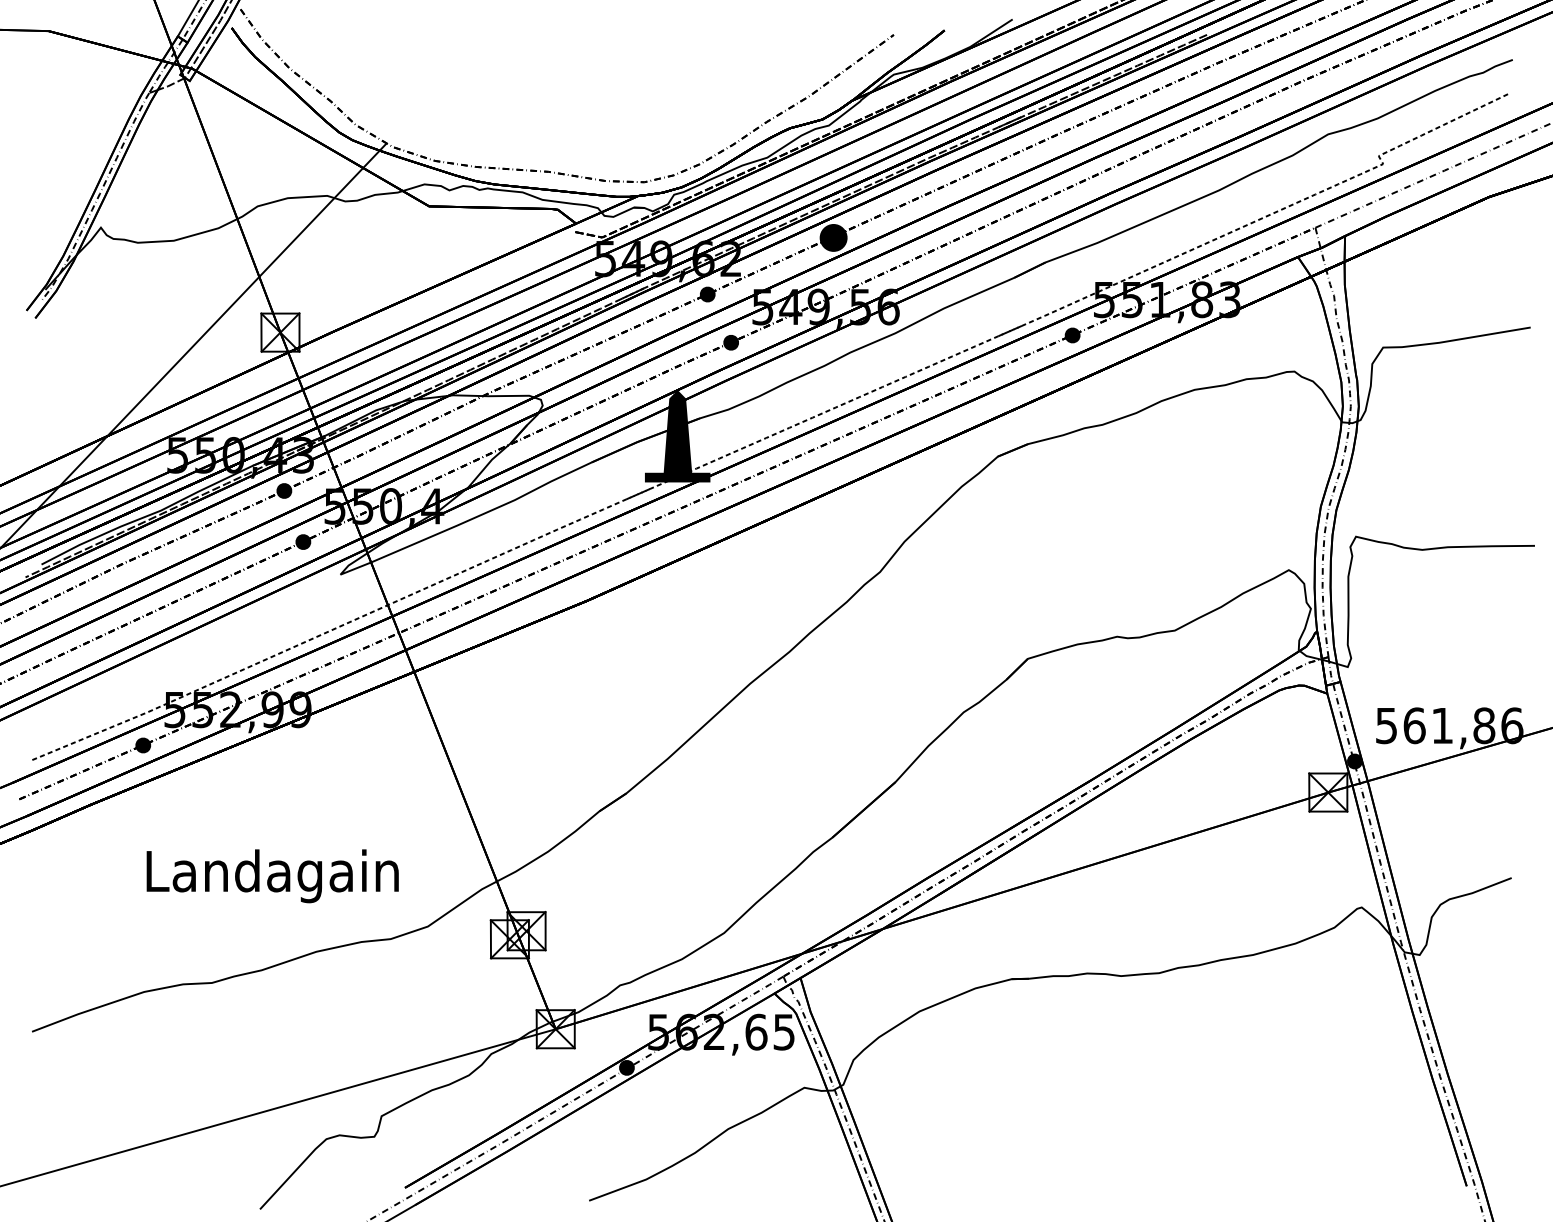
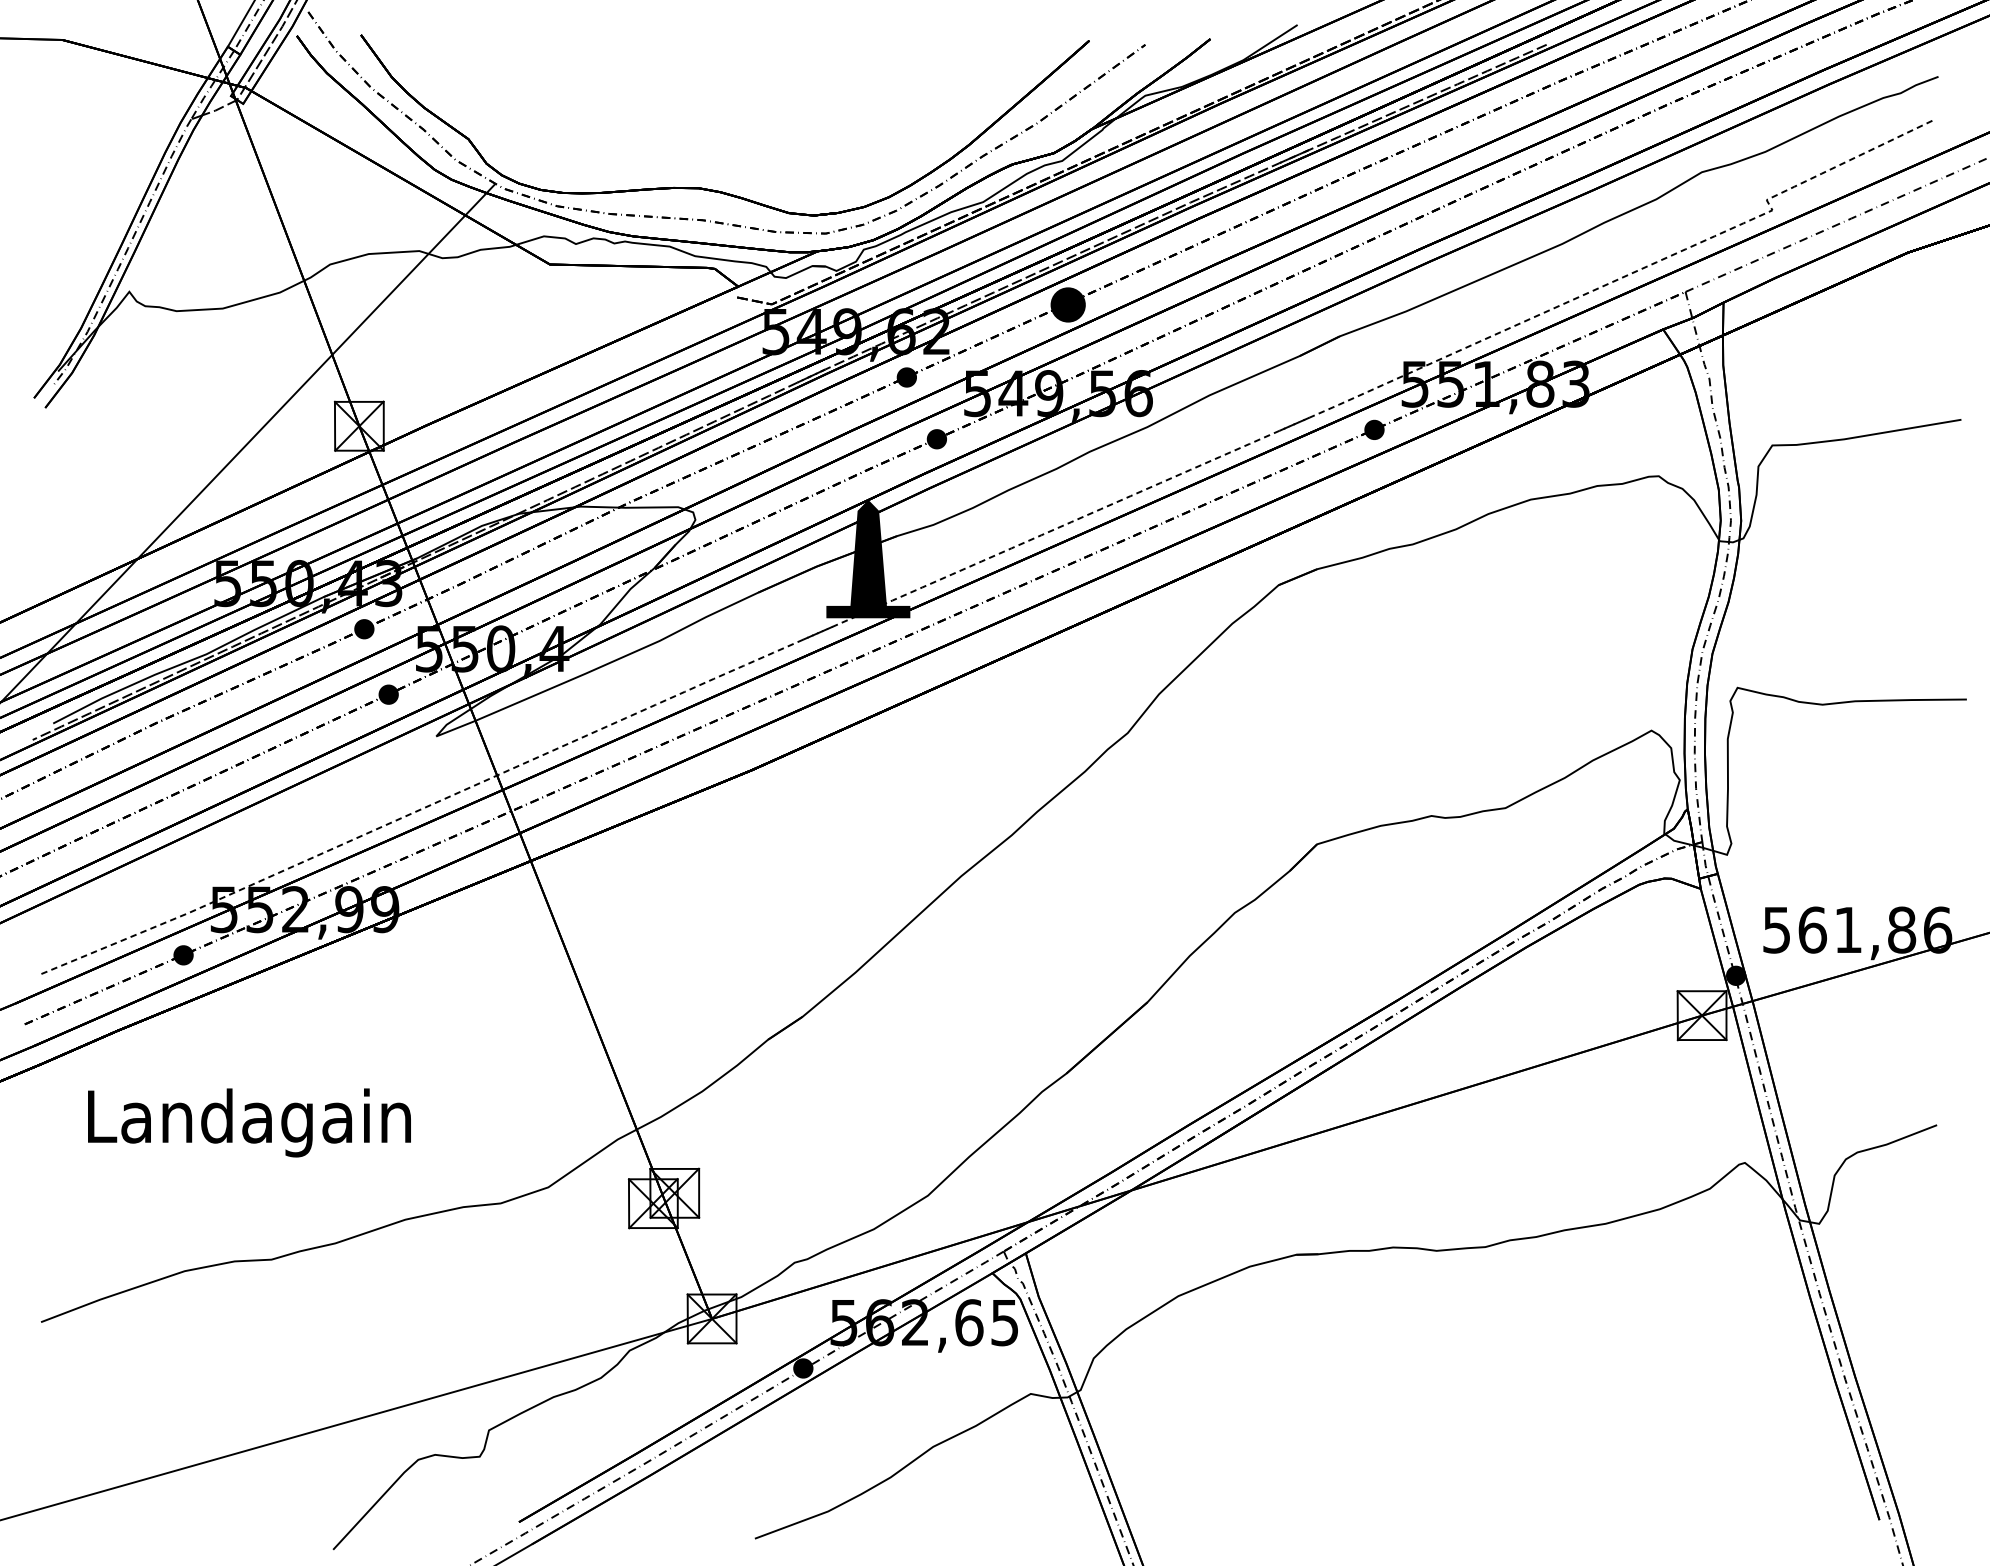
part: (556, 147) -> (713, 189), added
text: (272, 875) -> (249, 1122), moved

